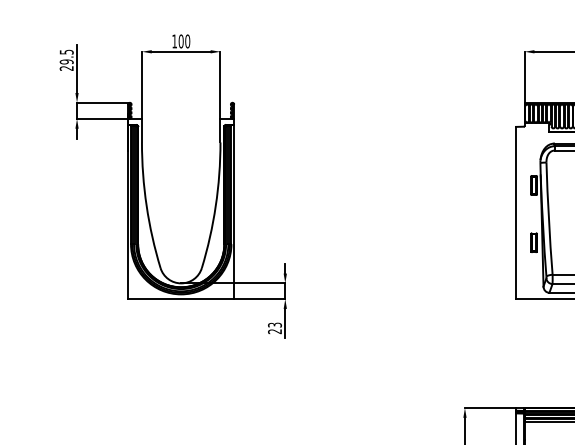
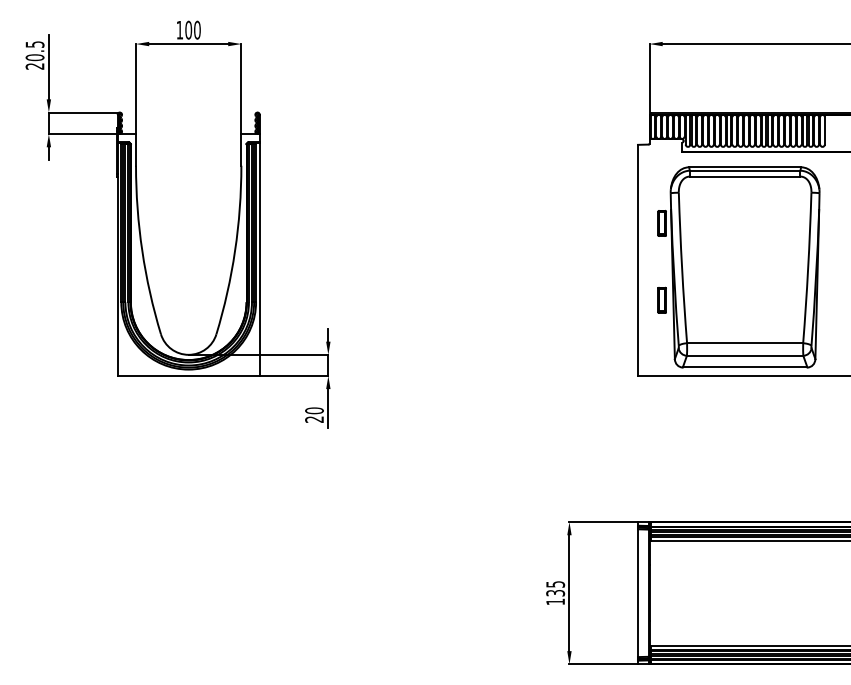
text: (66, 61) -> (34, 57), 29.5 -> 20.5
text: (274, 324) -> (314, 410), 23 -> 20

